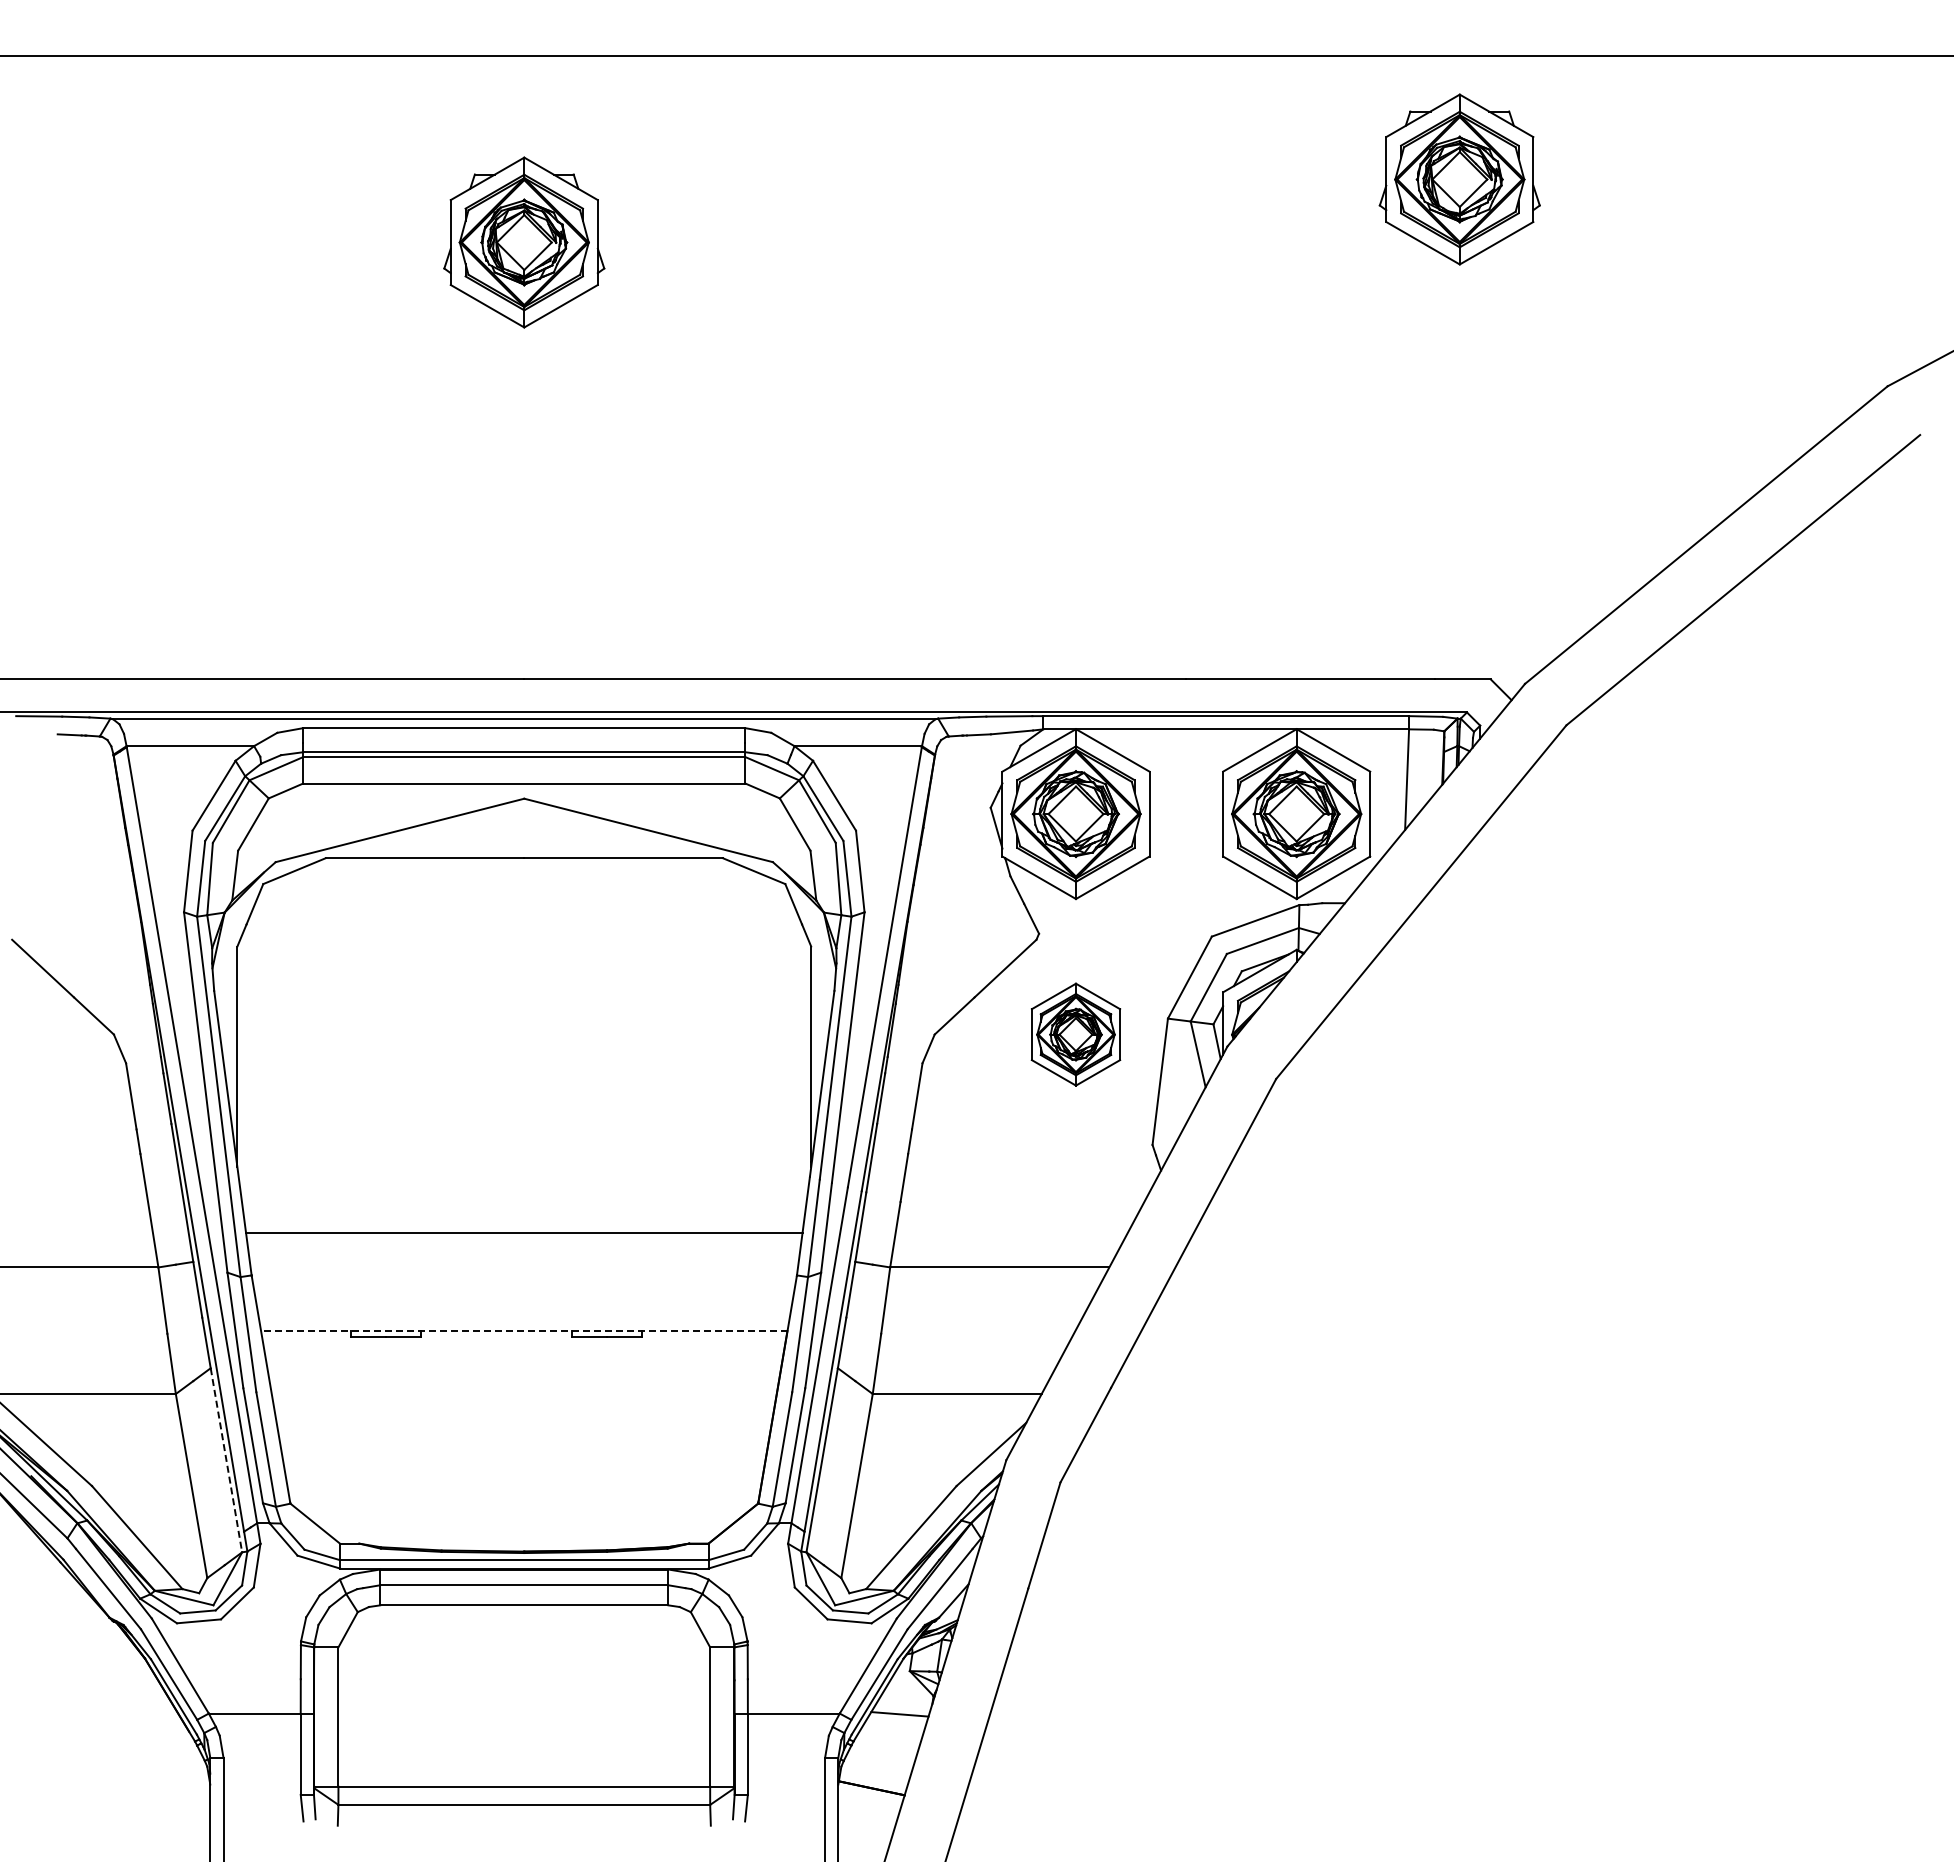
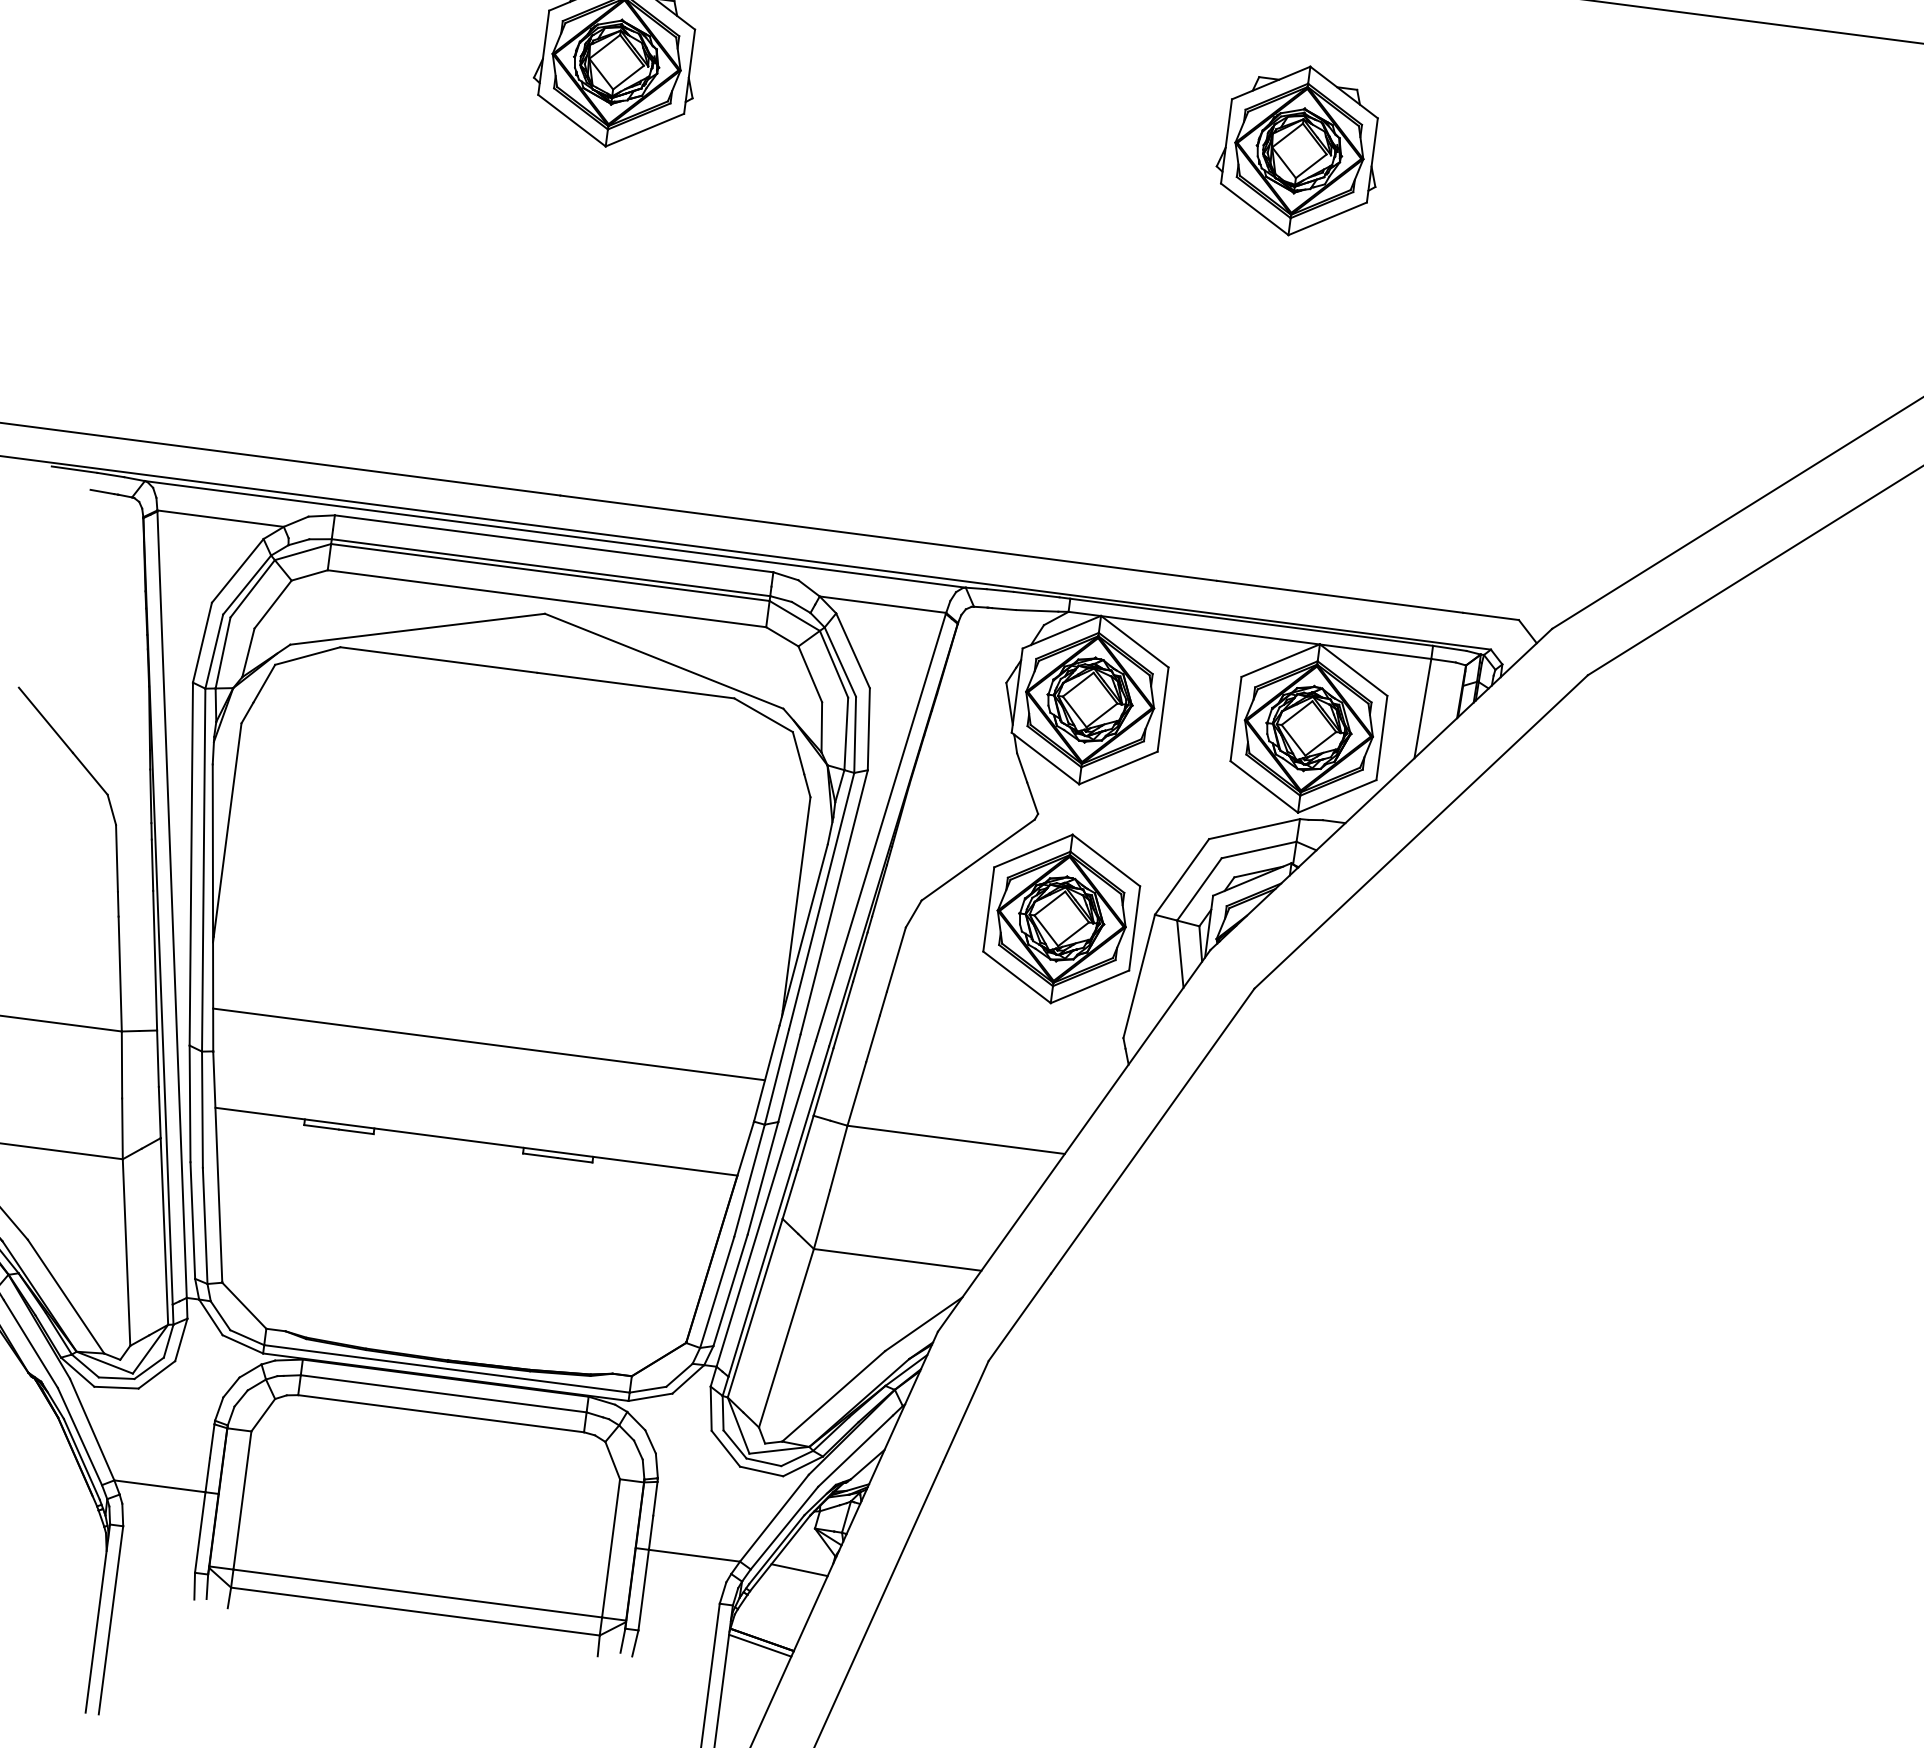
part: (1459, 179) -> (1299, 150), moved
part: (1075, 1034) -> (1061, 918), size x1.67
line: (523, 1331) -> (475, 1142), dashed -> solid
line: (226, 1460) -> (164, 1231), dashed -> solid
line: (870, 1794) -> (760, 1645), added

